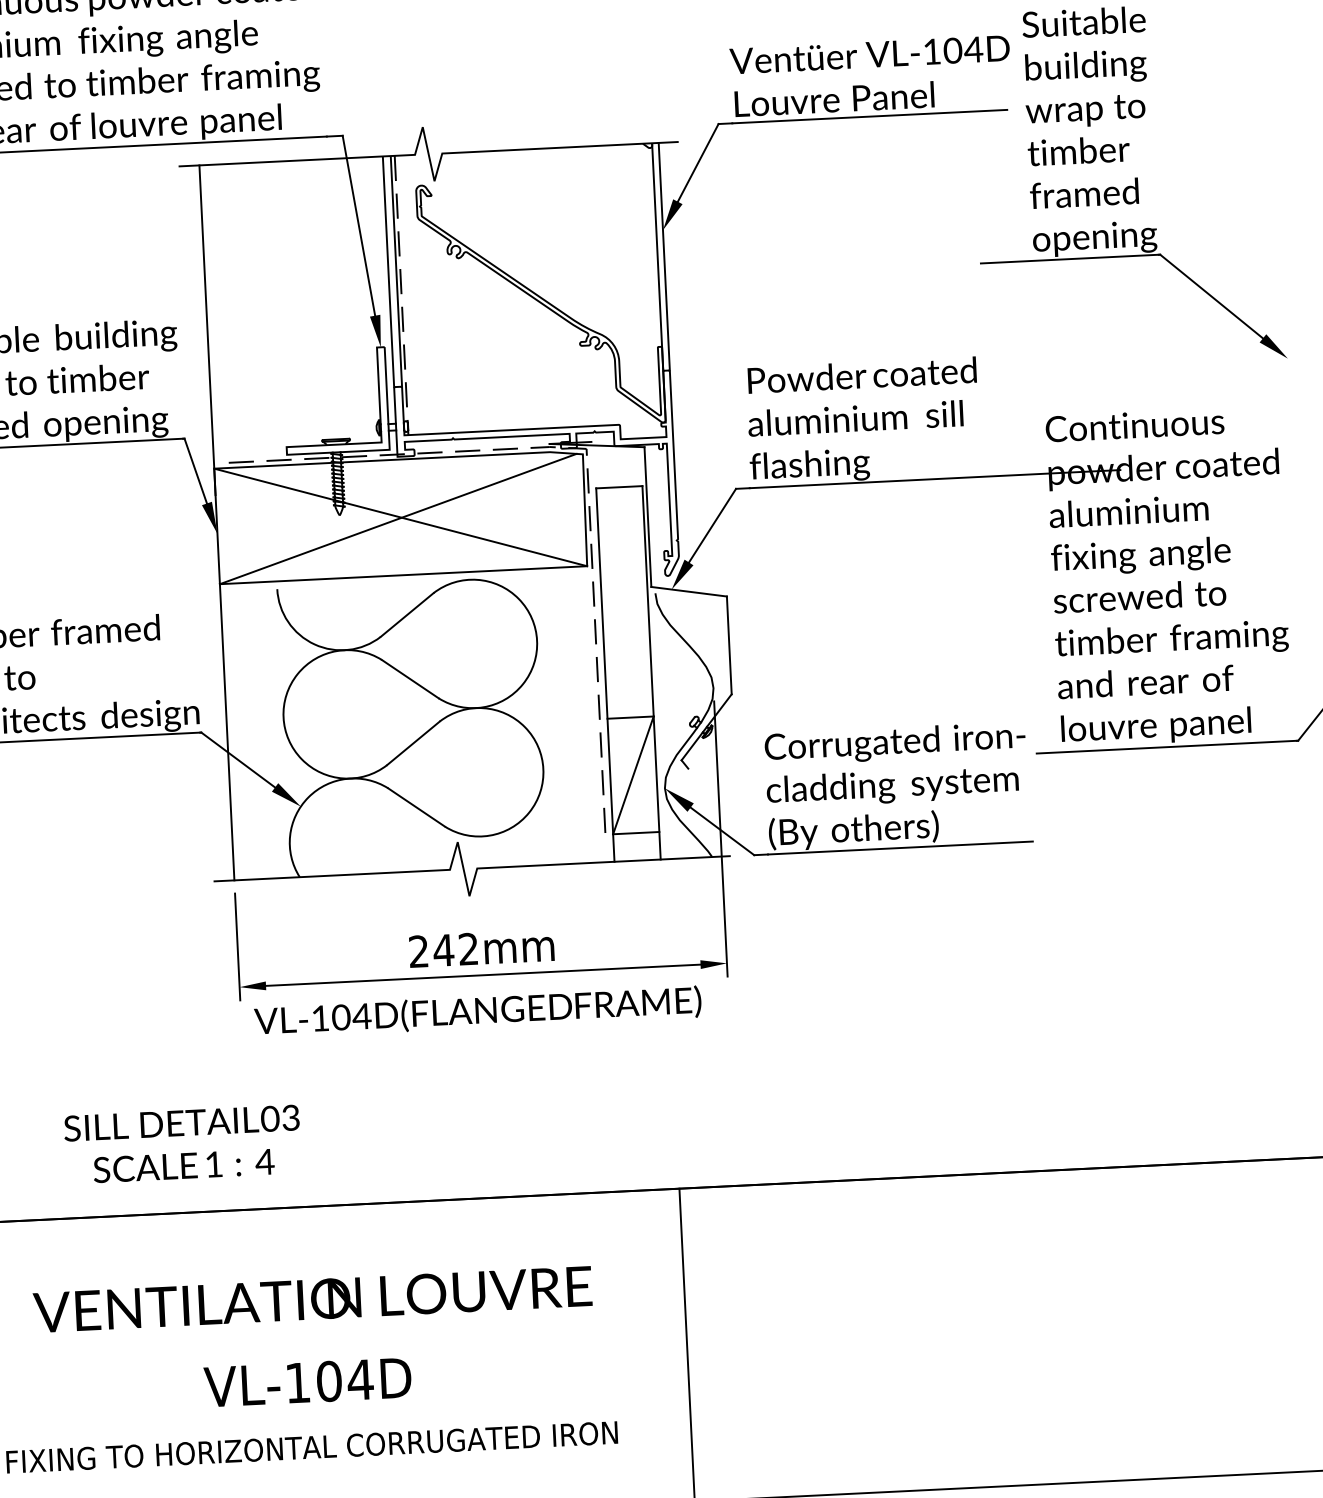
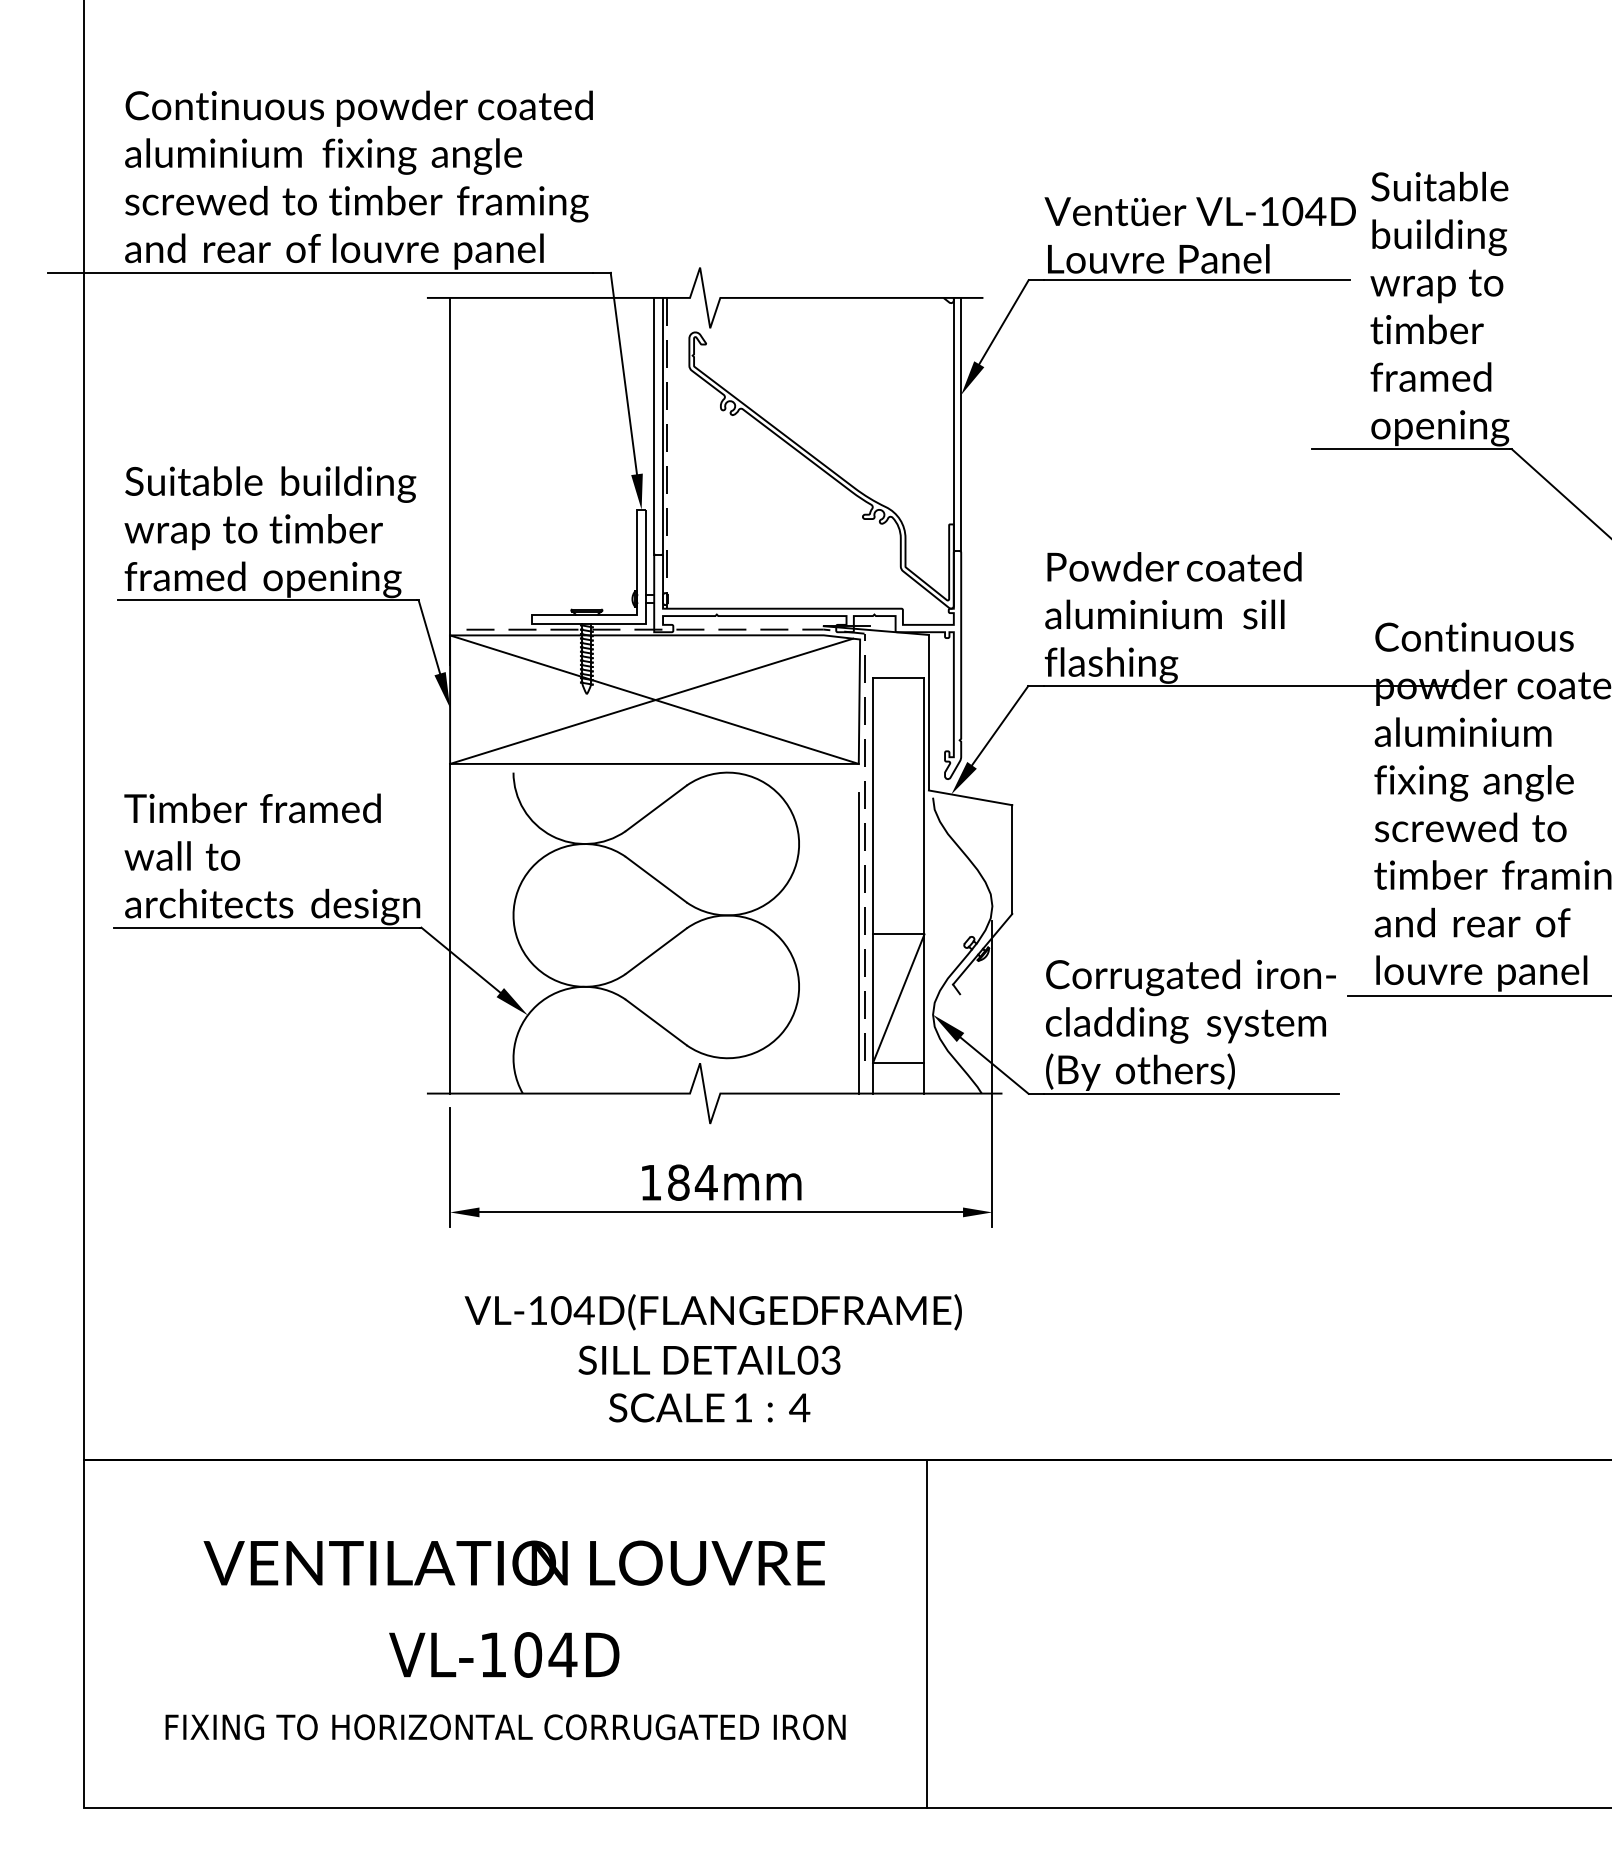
line: (594, 727) -> (858, 943), added
text: (443, 950) -> (678, 1182), 242mm -> 184mm
text: (477, 1012) -> (712, 1312), moved
text: (182, 1144) -> (709, 1383), moved

